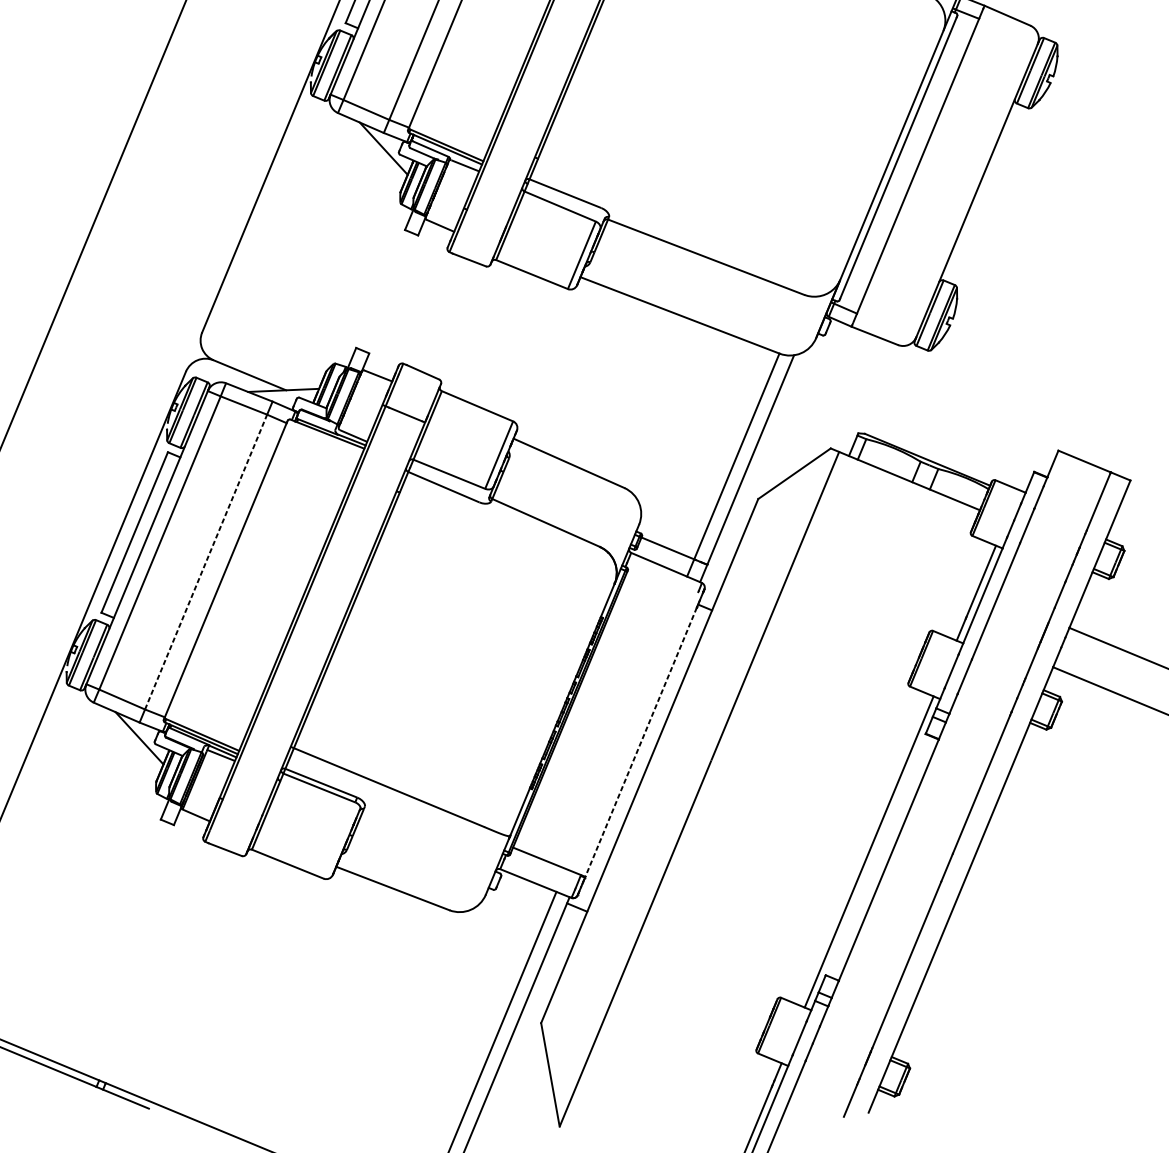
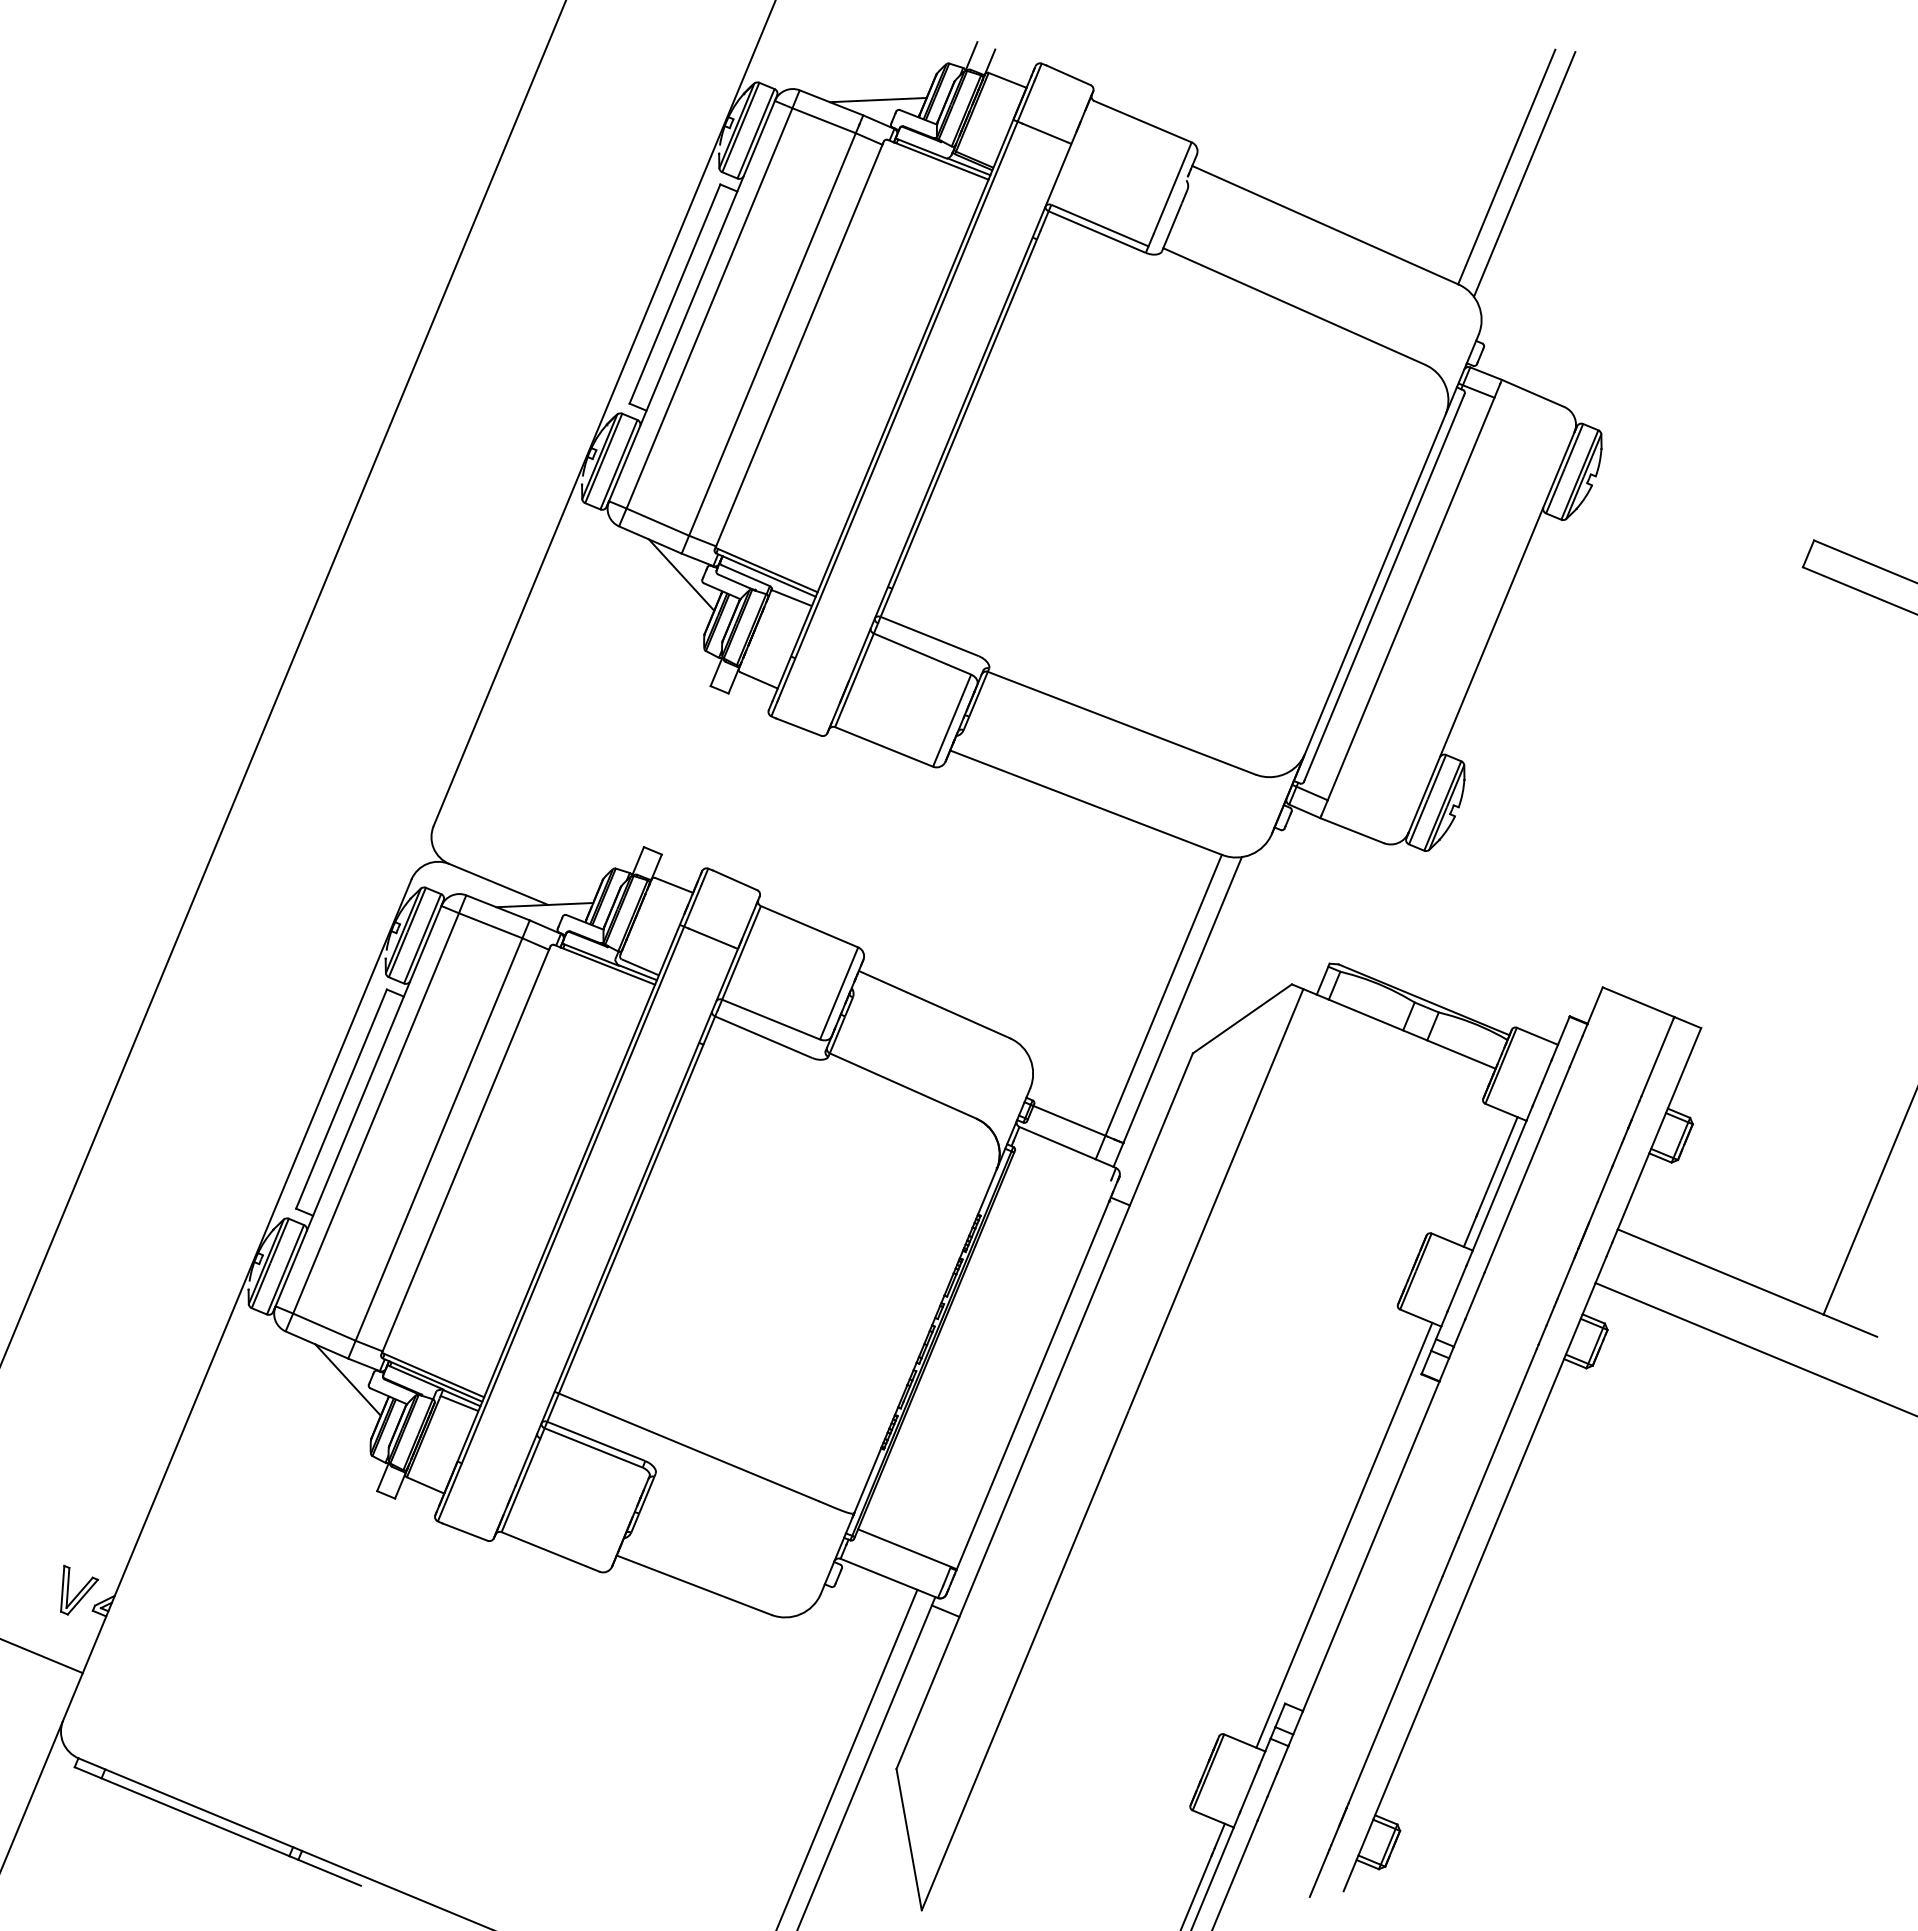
line: (206, 562) -> (439, 1139), dashed -> solid
line: (640, 742) -> (1032, 1385), dashed -> solid

